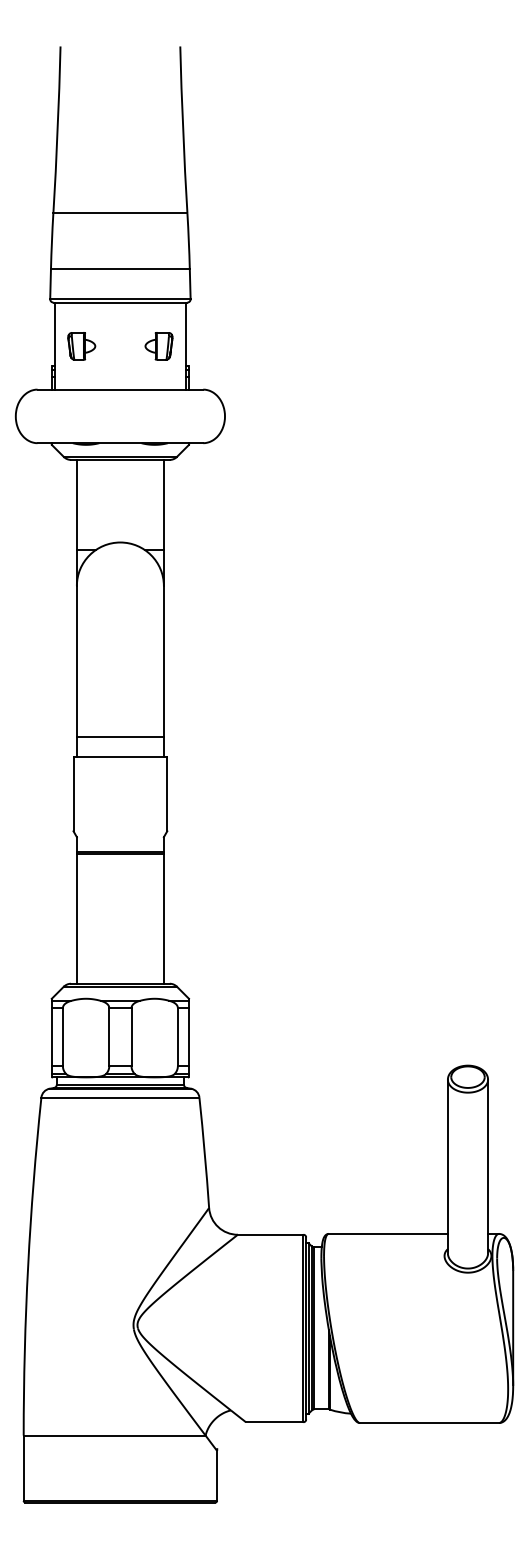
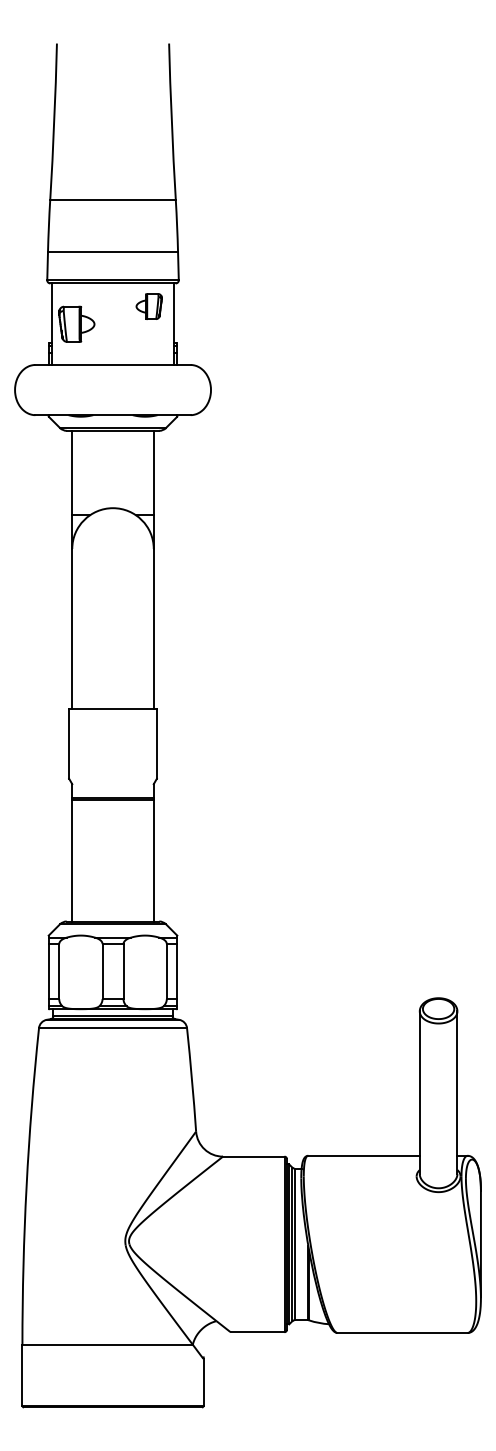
part: (81, 346) -> (76, 324), size x1.4
part: (158, 346) -> (148, 306), moved
line: (119, 736) -> (112, 689), removed

